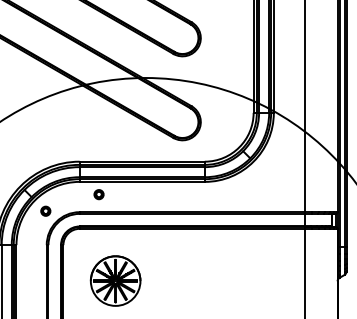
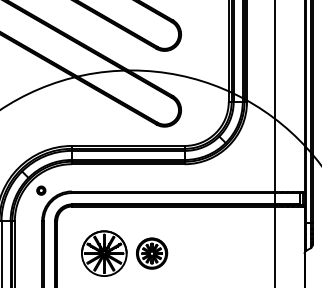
part: (99, 194) -> (89, 175), removed
part: (169, 280) -> (152, 253), added

